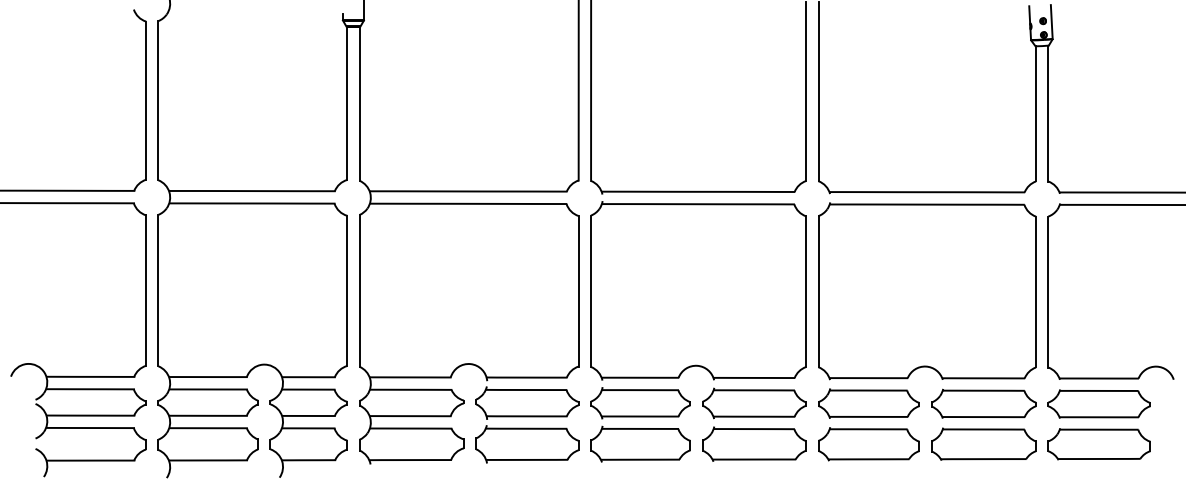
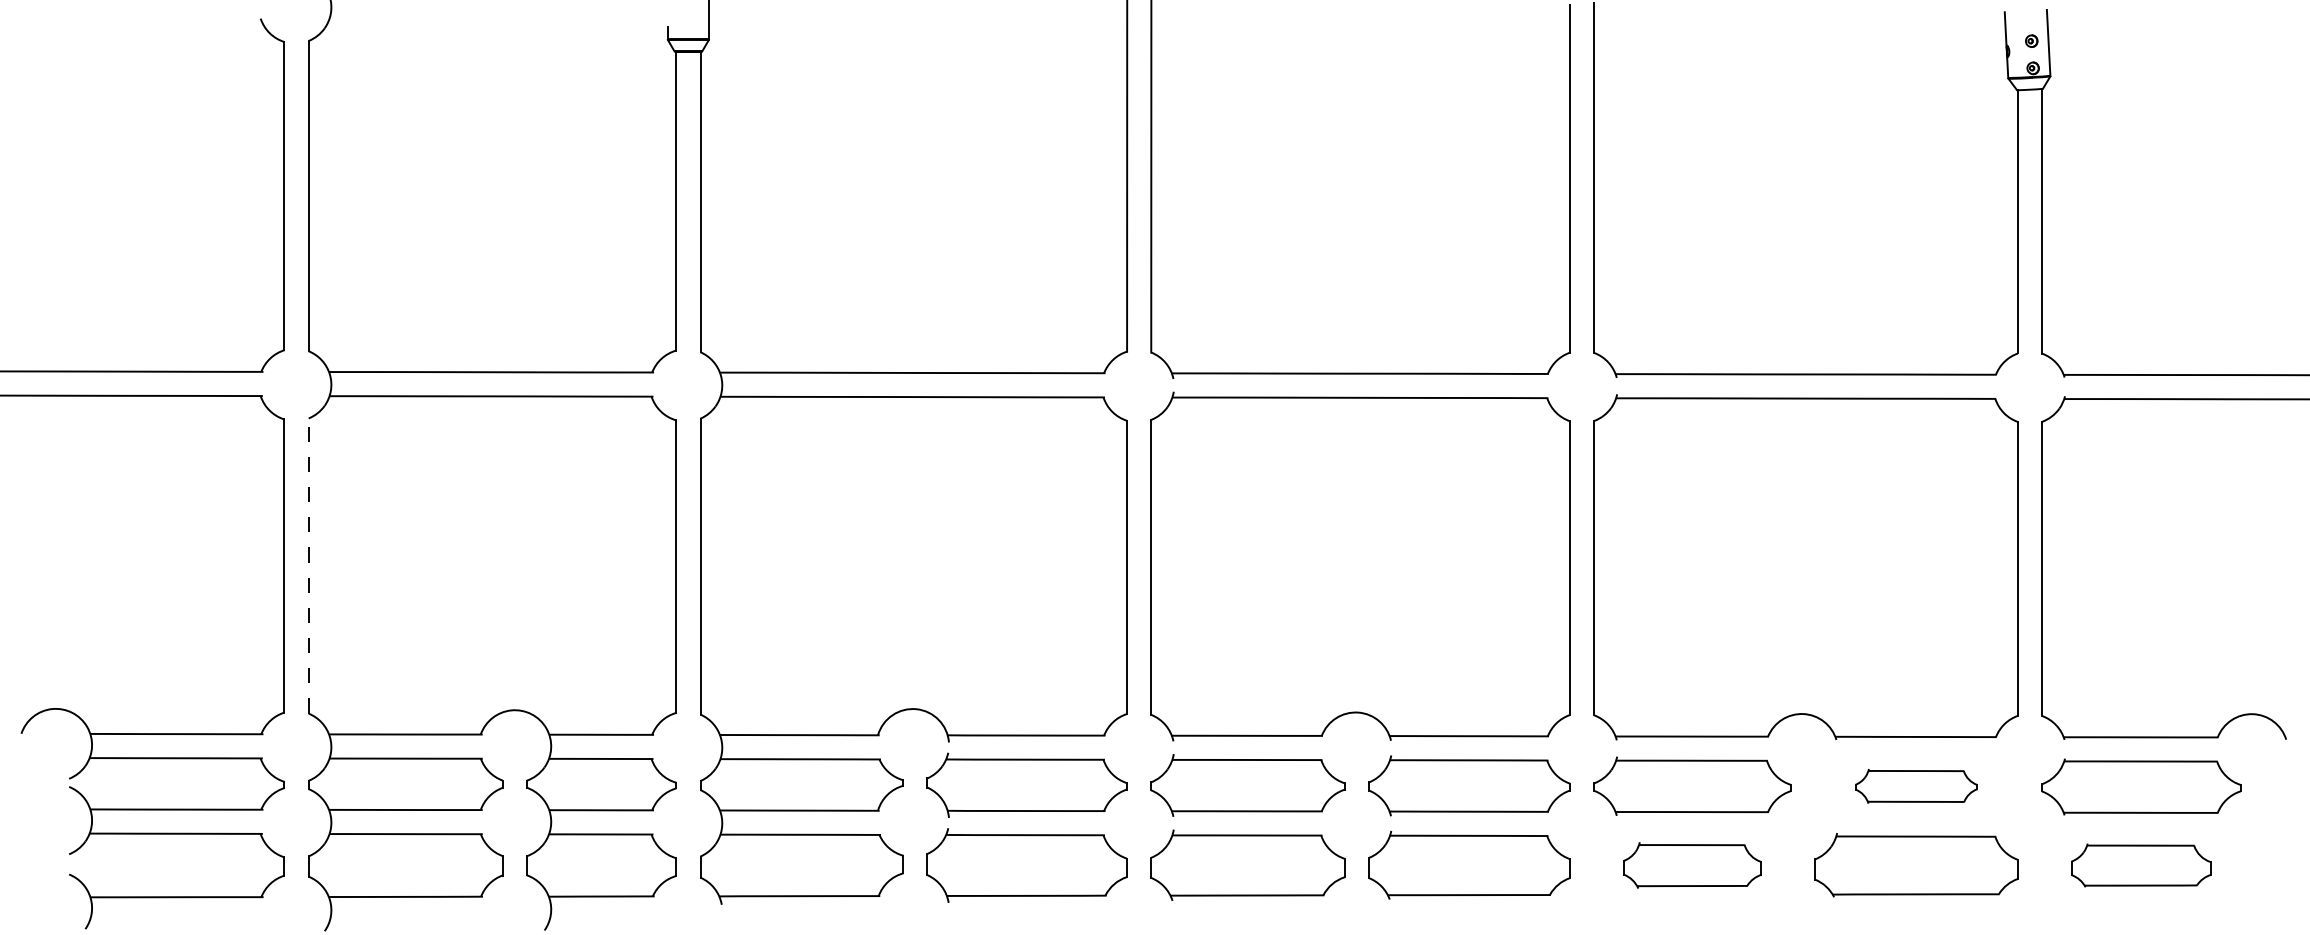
line: (158, 290) -> (308, 565), solid -> dashed
part: (983, 403) -> (1915, 785), size x0.6
part: (868, 444) -> (1691, 865), size x0.7
part: (1098, 444) -> (2139, 865), size x0.7

